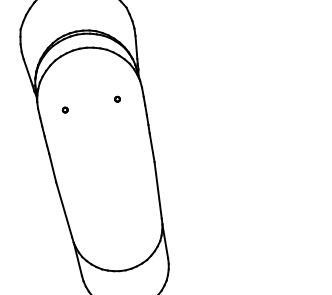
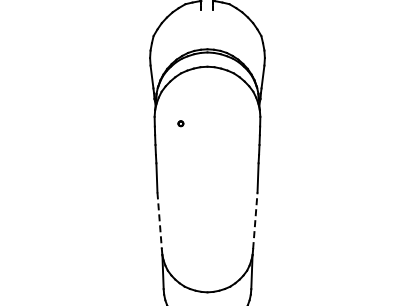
part: (116, 99) -> (233, 123), removed
line: (158, 189) -> (255, 220), solid -> dashed
line: (64, 210) -> (159, 221), solid -> dashed

